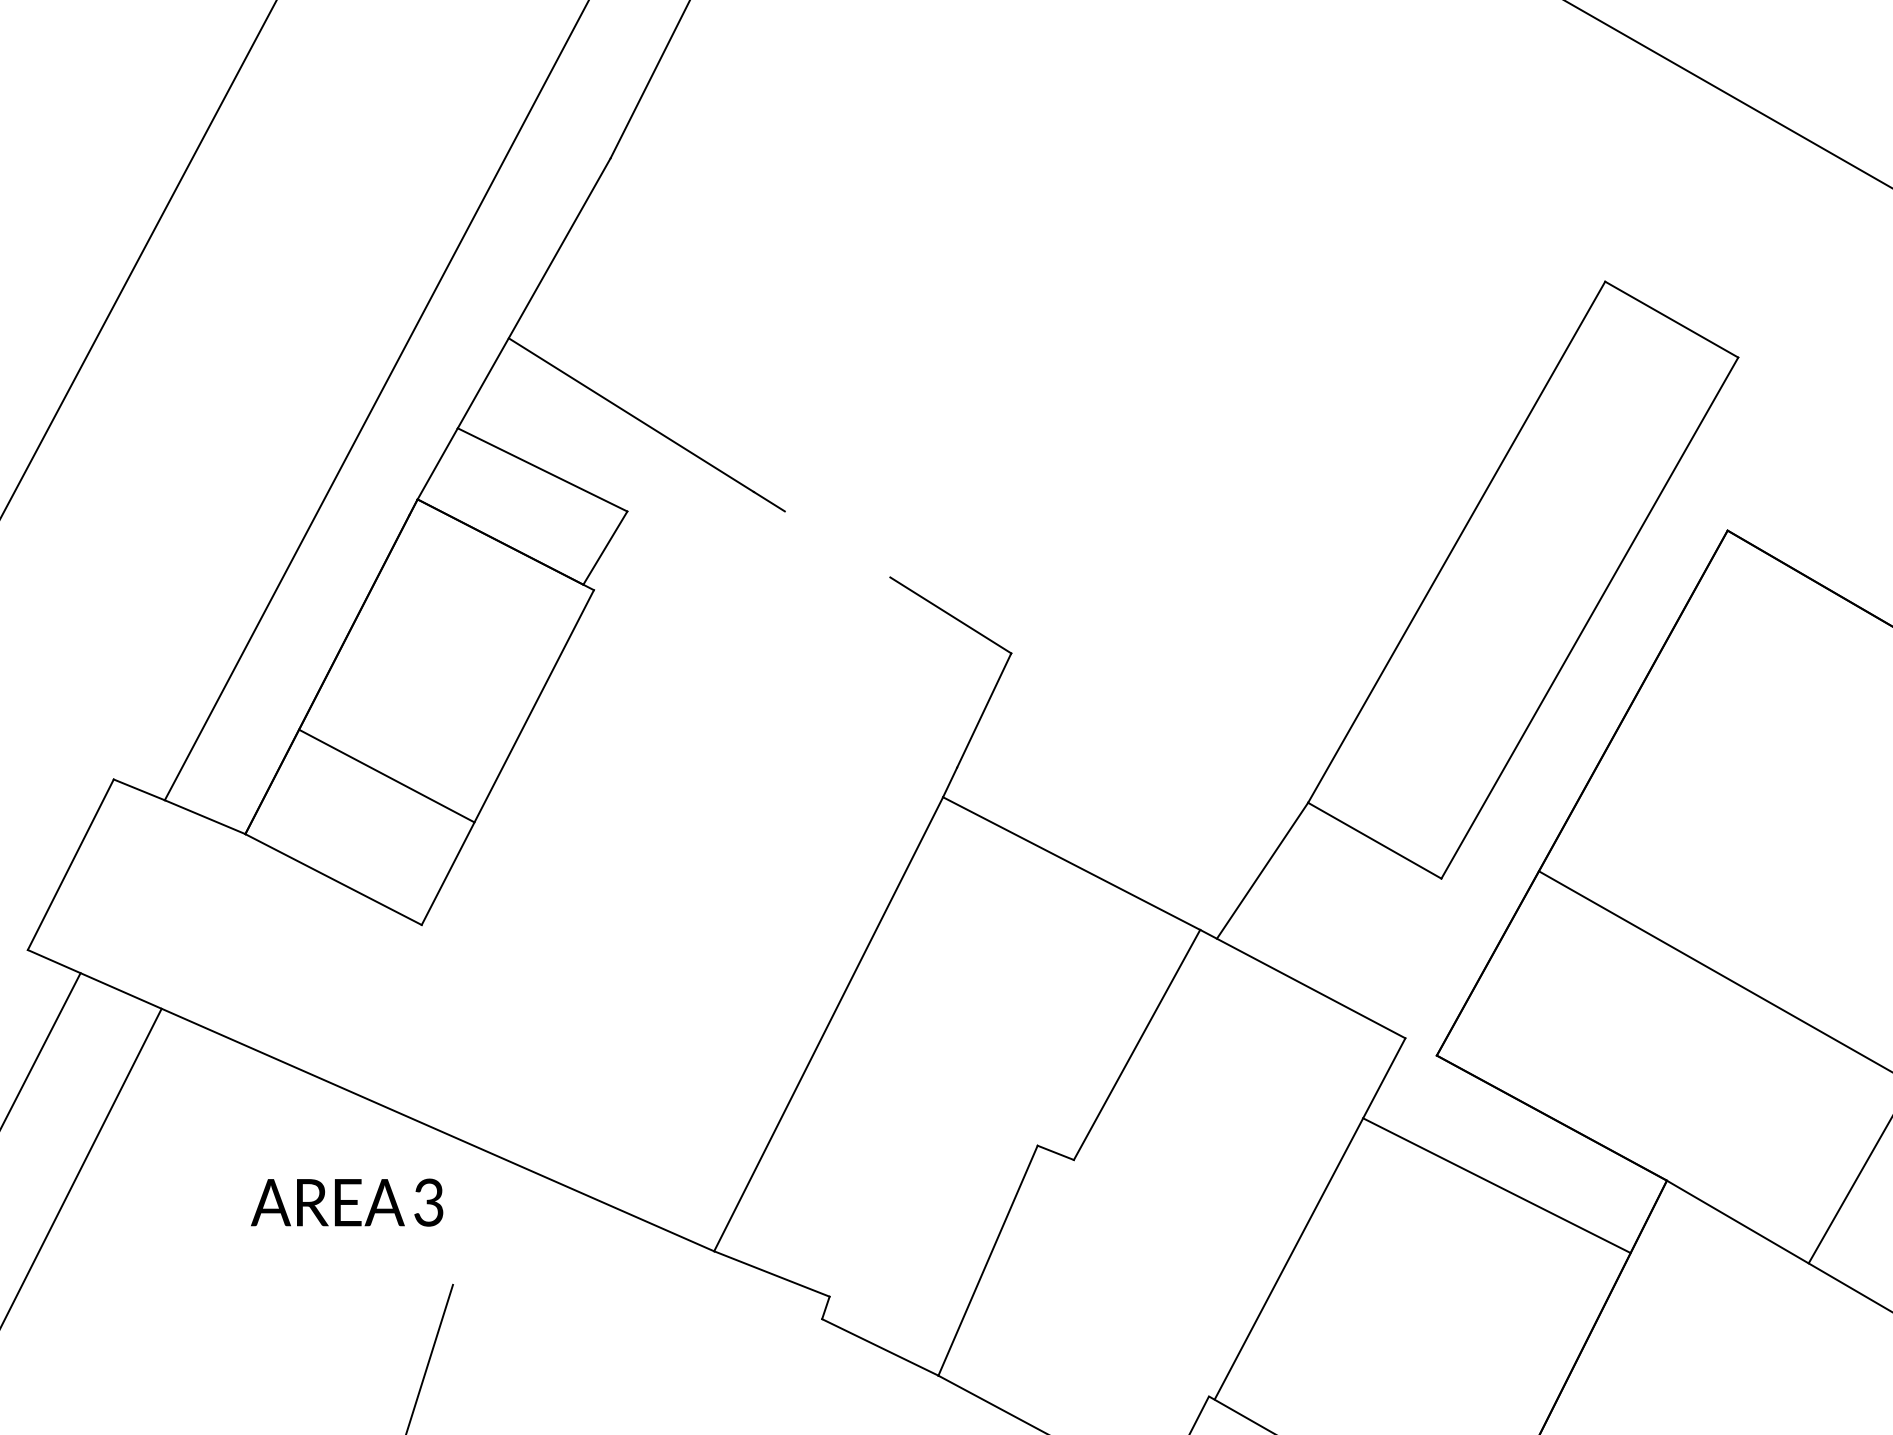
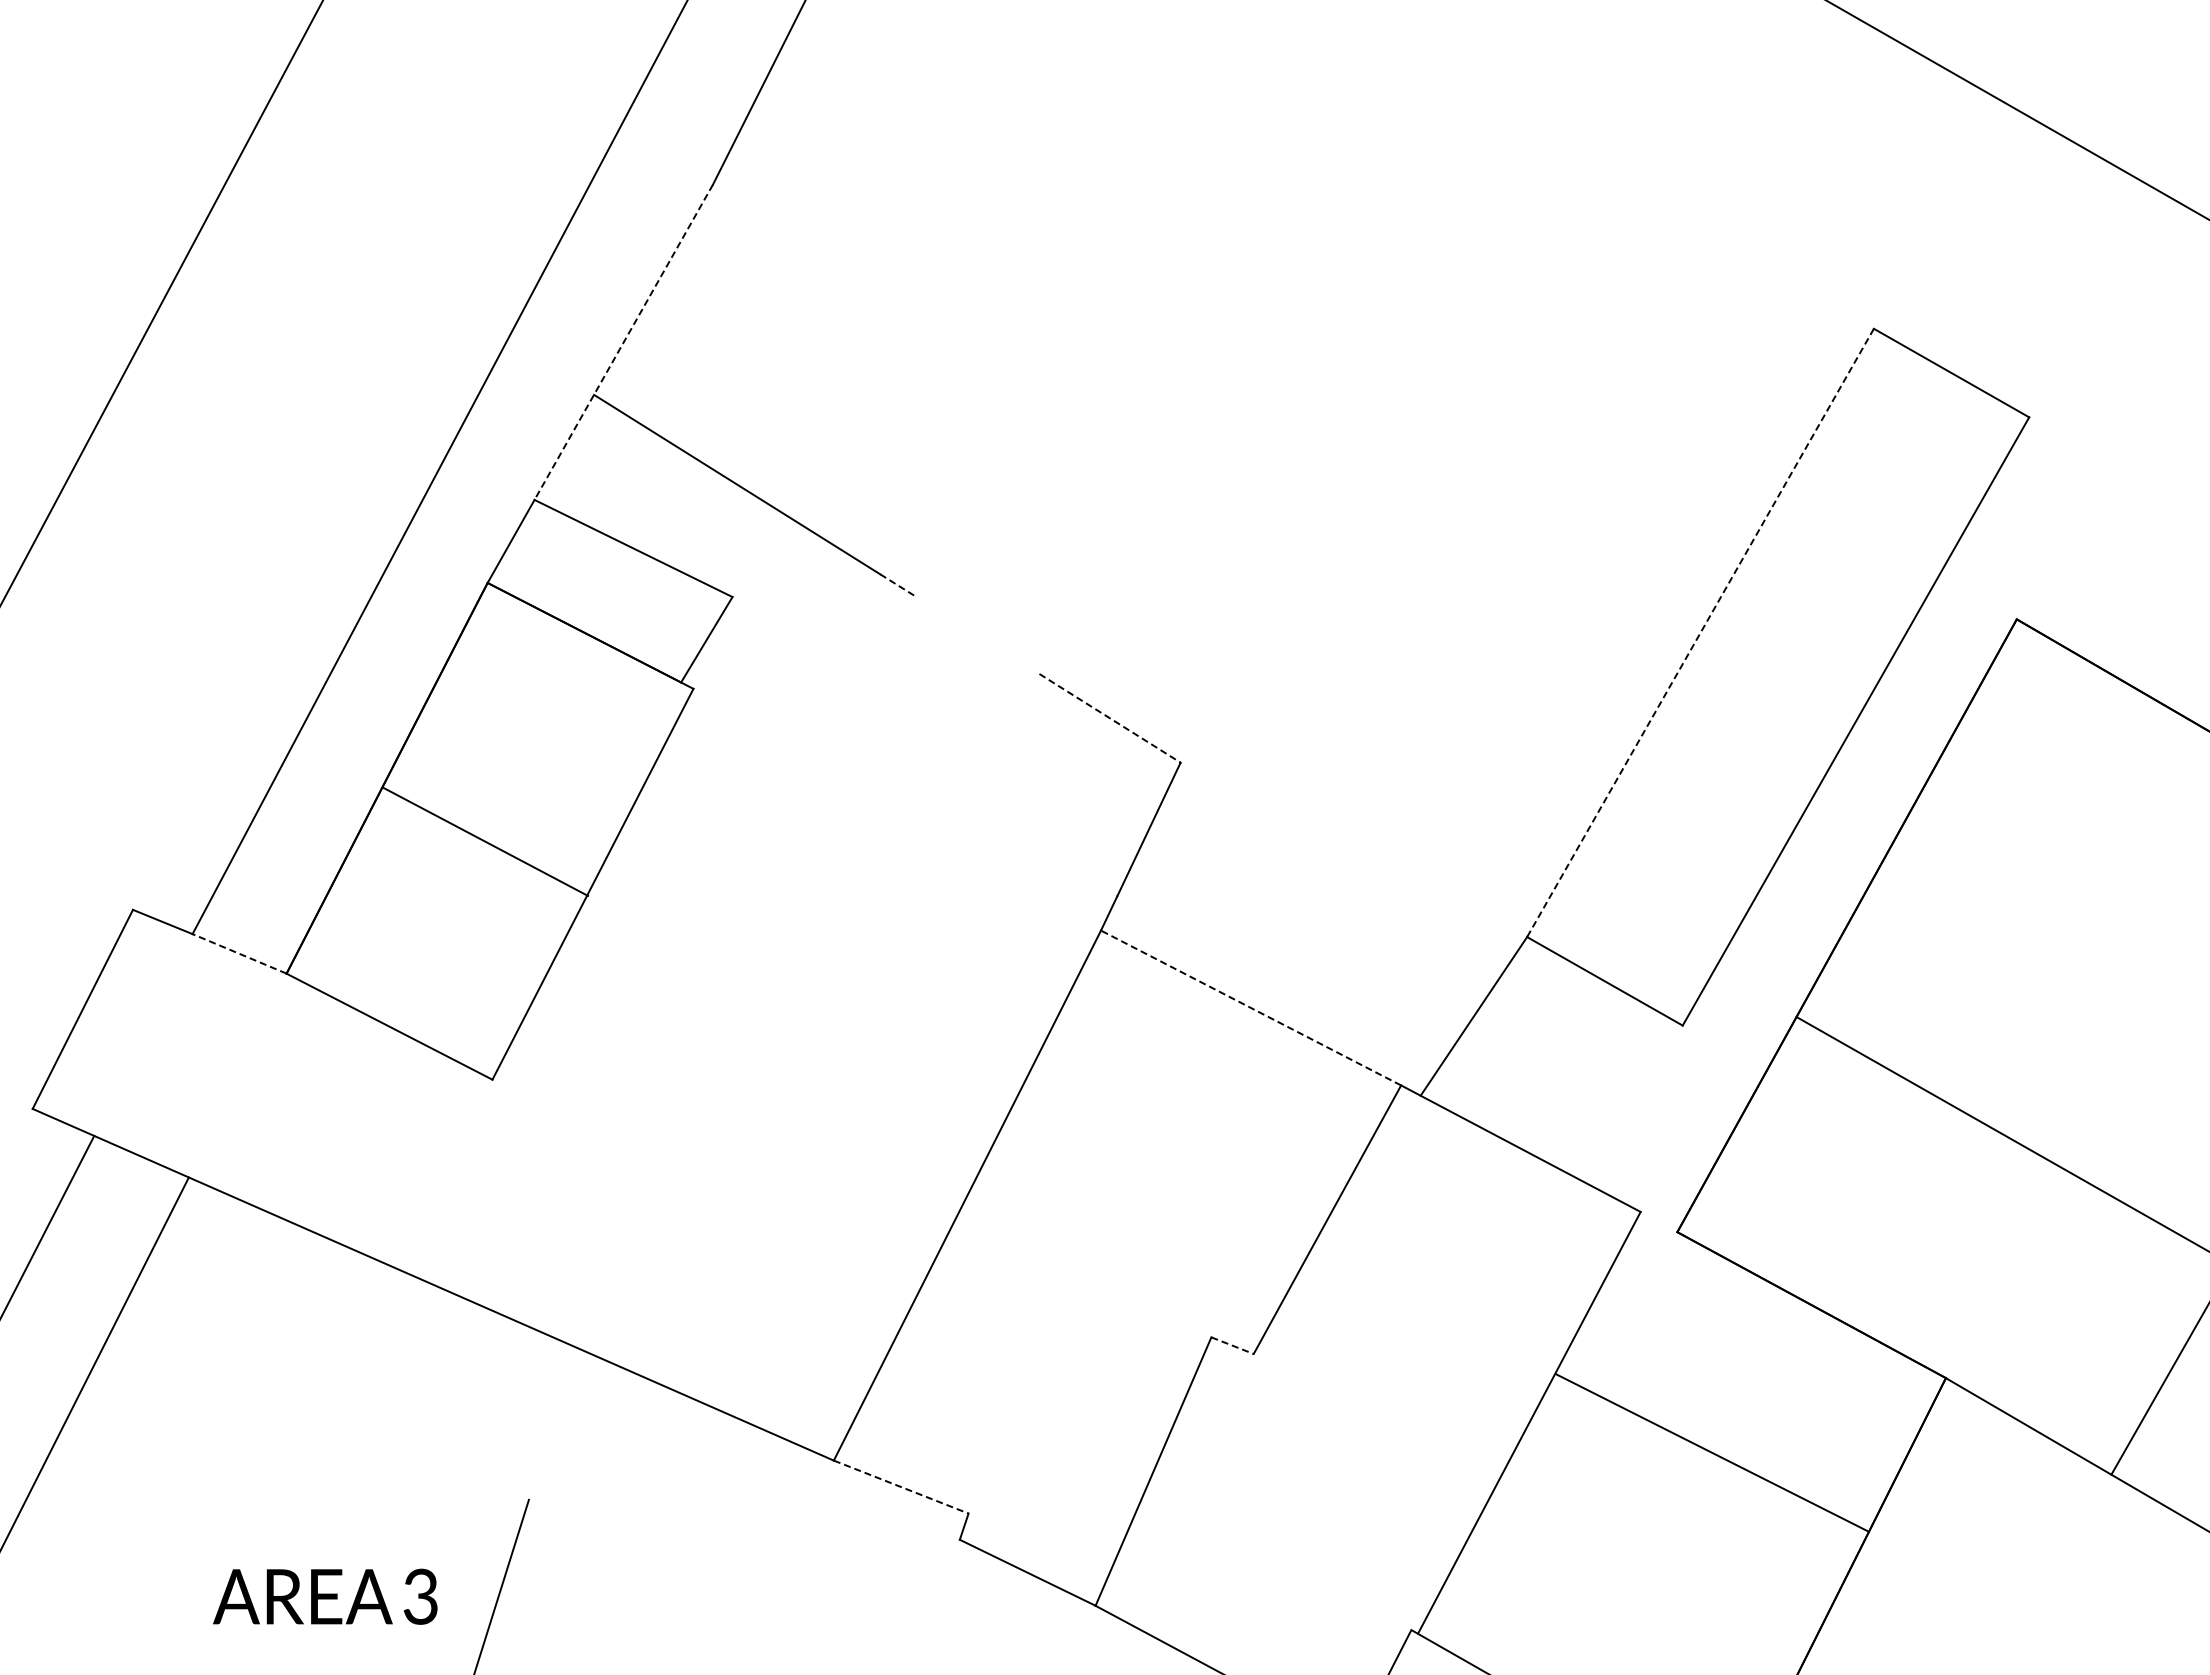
line: (533, 293) -> (623, 342), solid -> dashed
line: (769, 501) -> (898, 585), solid -> dashed
line: (1456, 542) -> (1700, 633), solid -> dashed
line: (951, 615) -> (1110, 718), solid -> dashed
line: (386, 775) -> (485, 841), moved
line: (205, 816) -> (239, 953), solid -> dashed
line: (1072, 863) -> (1251, 1008), solid -> dashed
line: (1055, 1152) -> (1232, 1345), solid -> dashed
line: (1496, 1185) -> (1712, 1452), moved
text: (347, 1202) -> (325, 1596), moved
line: (772, 1274) -> (901, 1487), solid -> dashed

